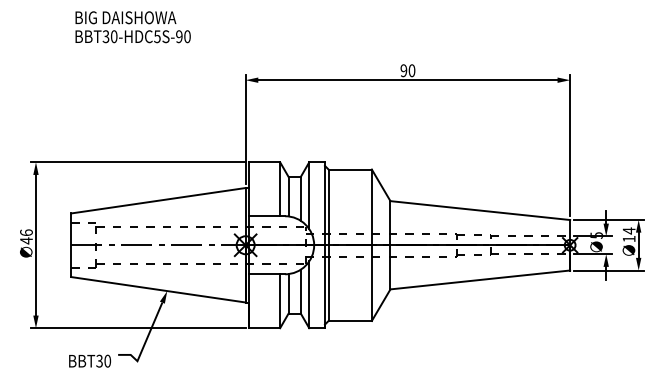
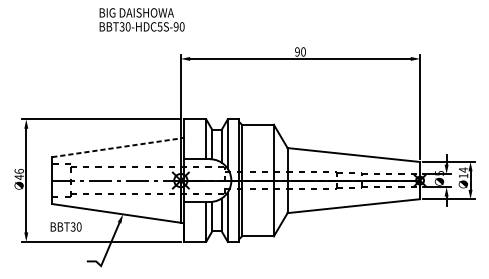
text: (132, 27) -> (141, 20), moved
line: (158, 200) -> (116, 147), solid -> dashed
text: (89, 360) -> (65, 226), moved

